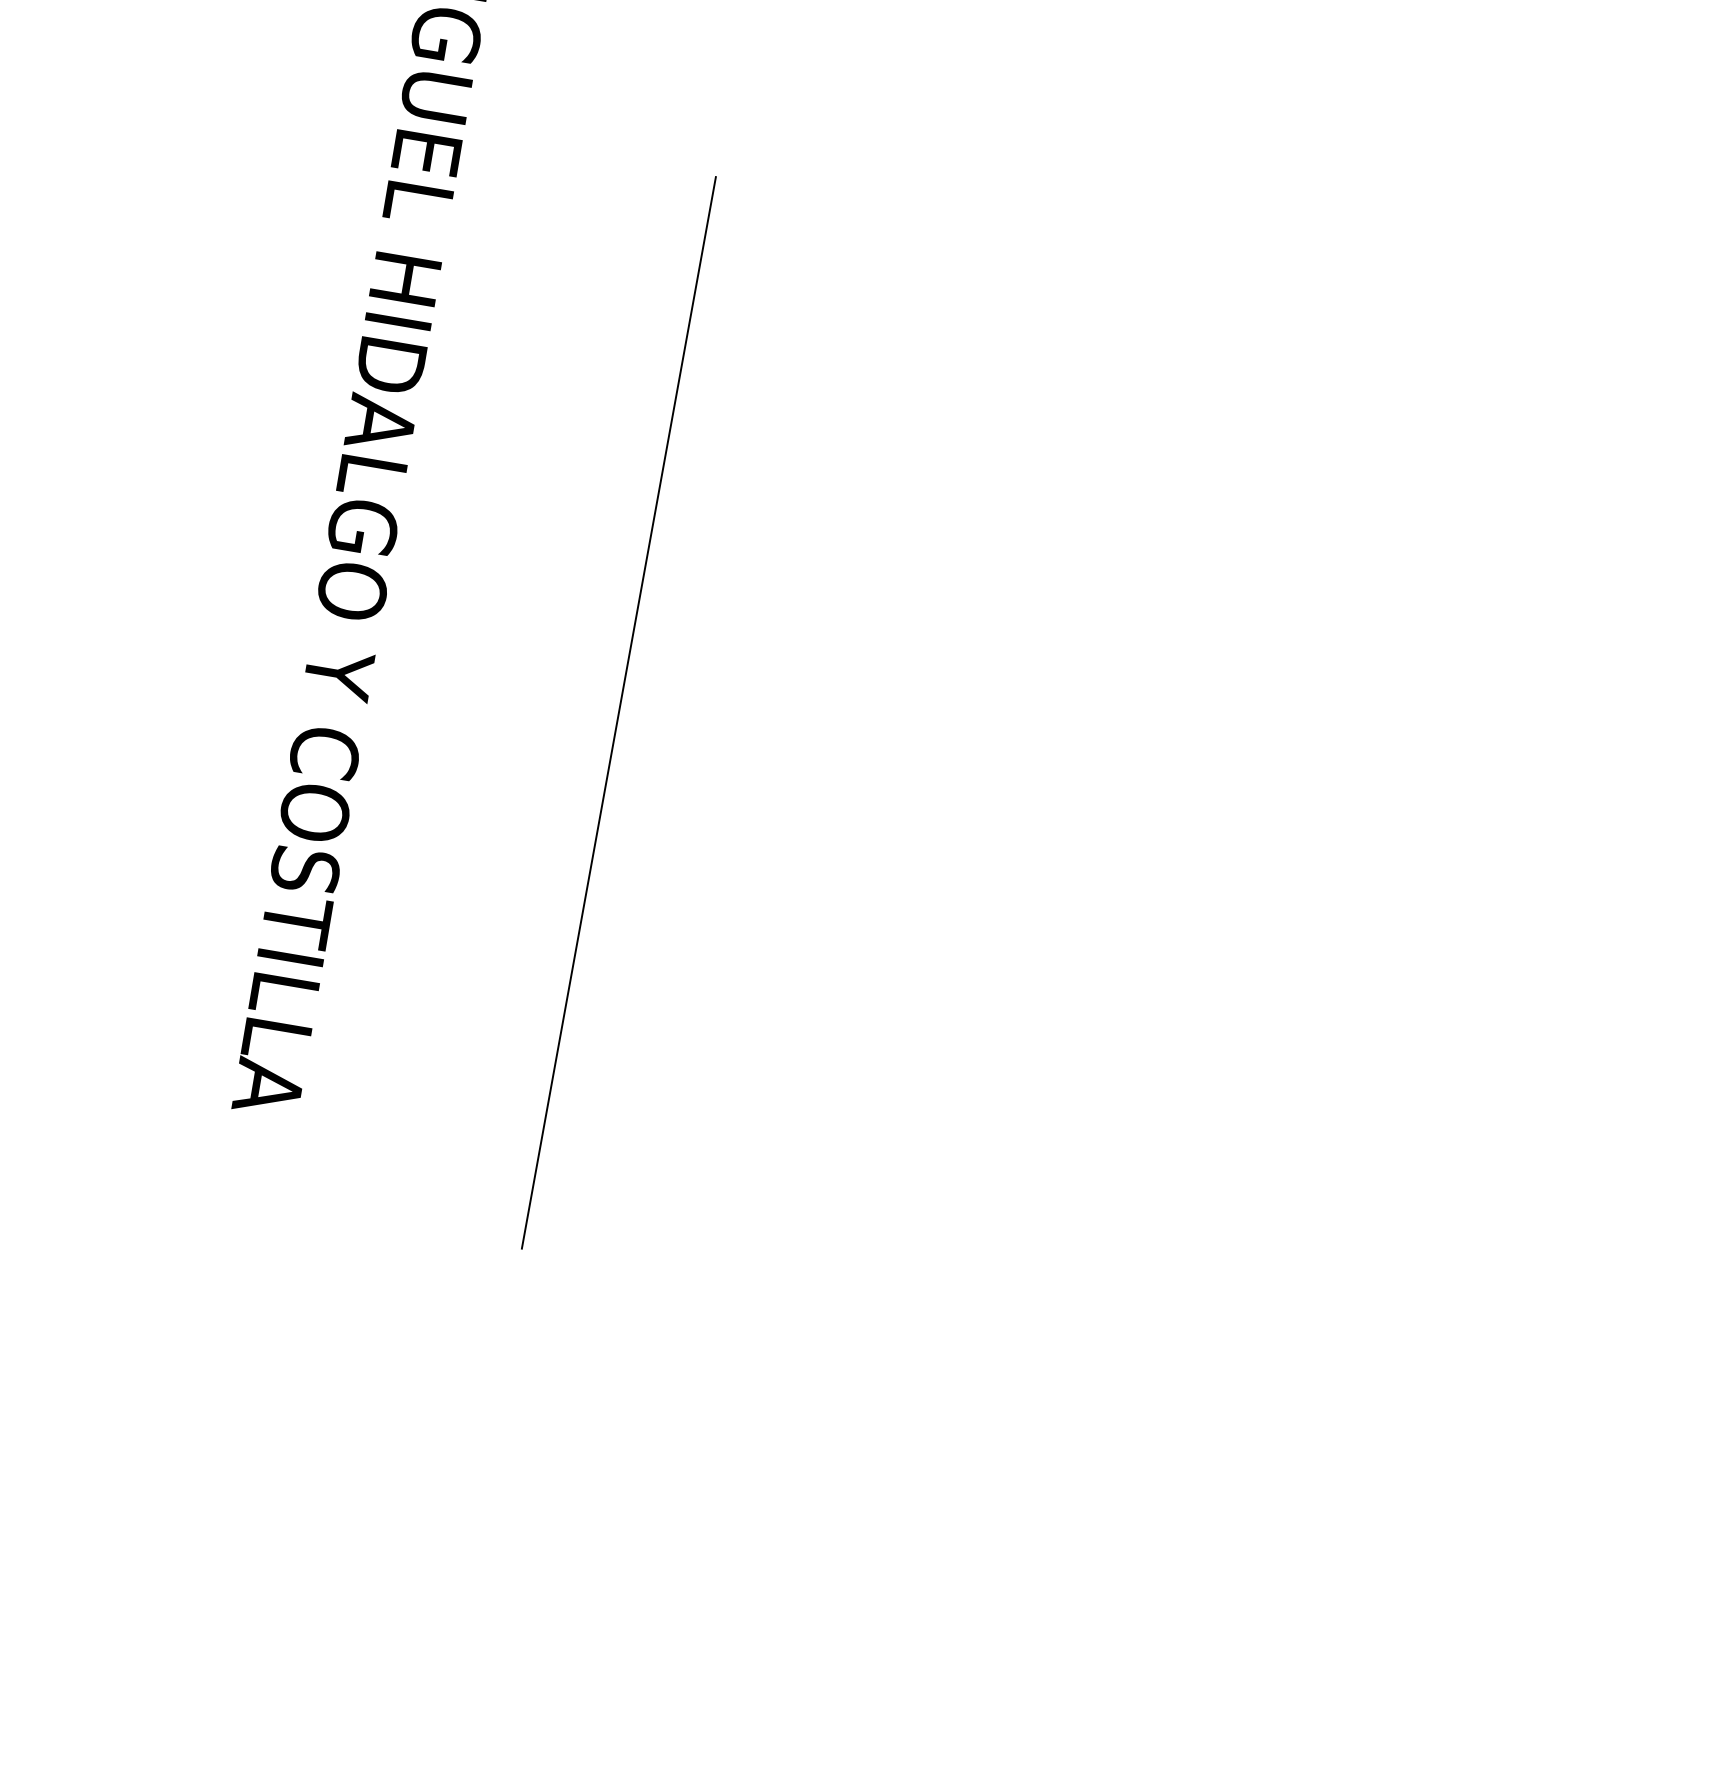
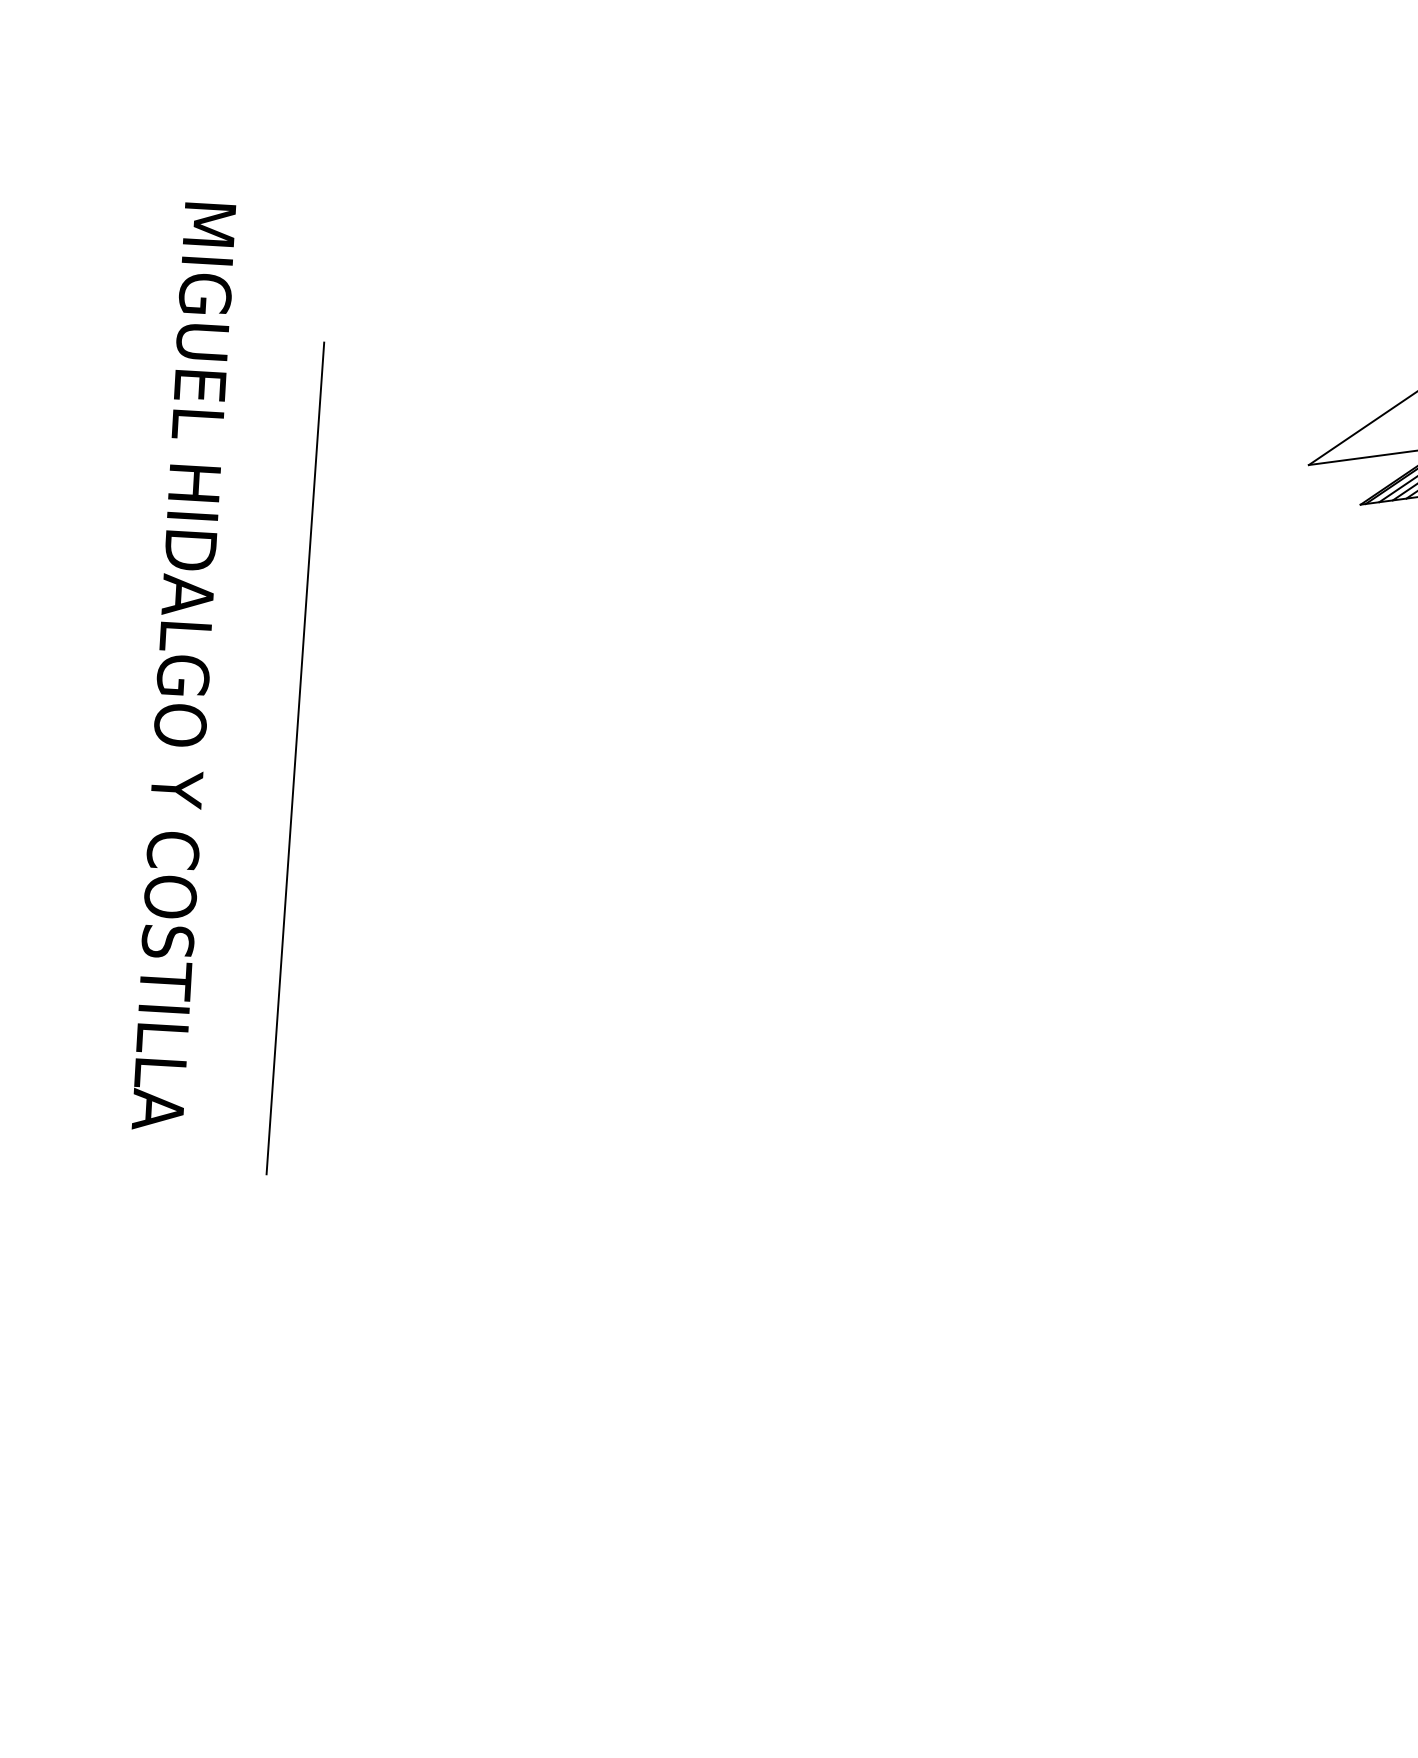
line: (619, 712) -> (295, 758), moved

